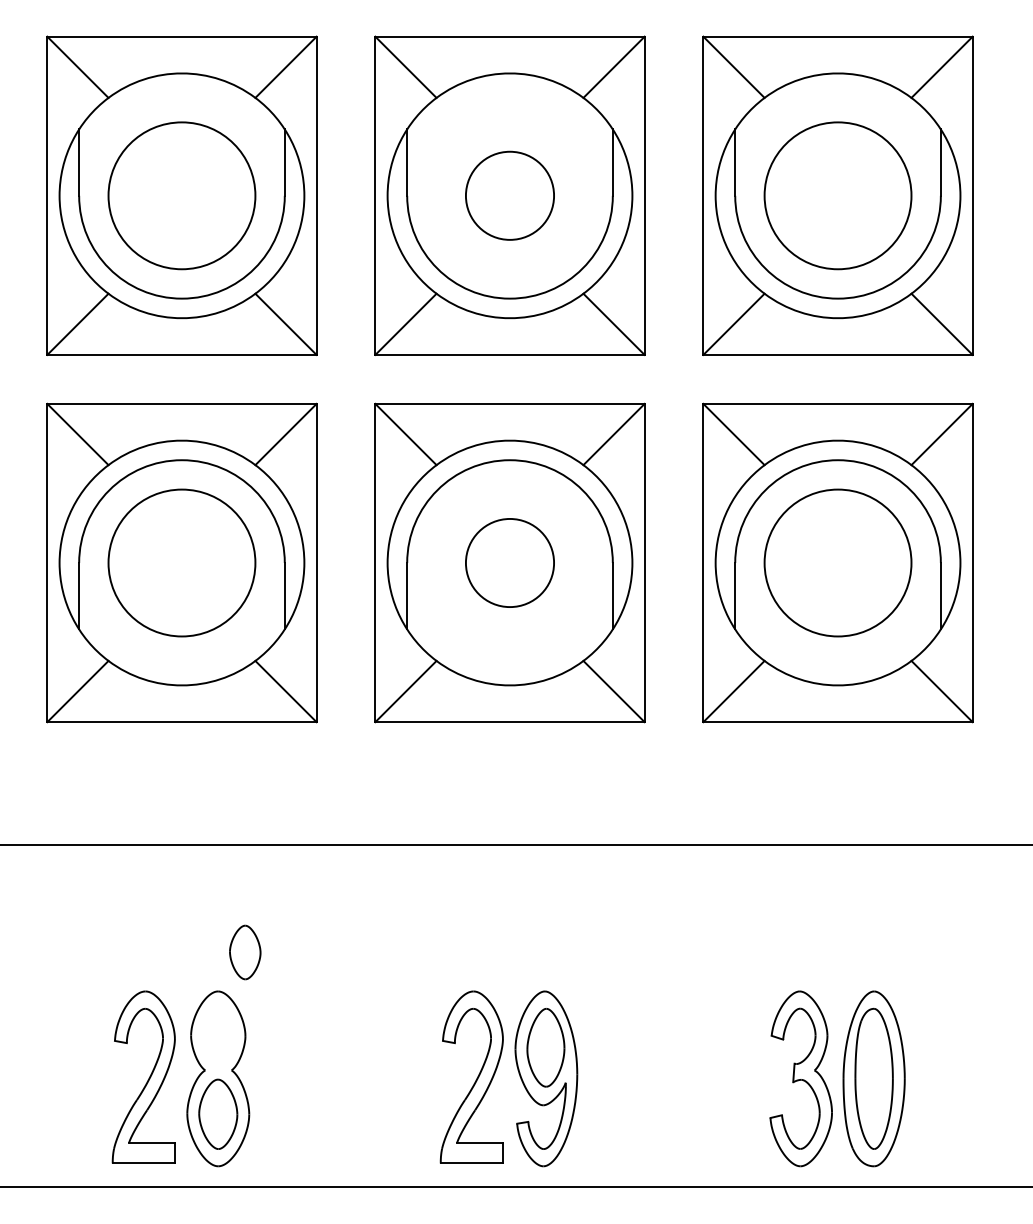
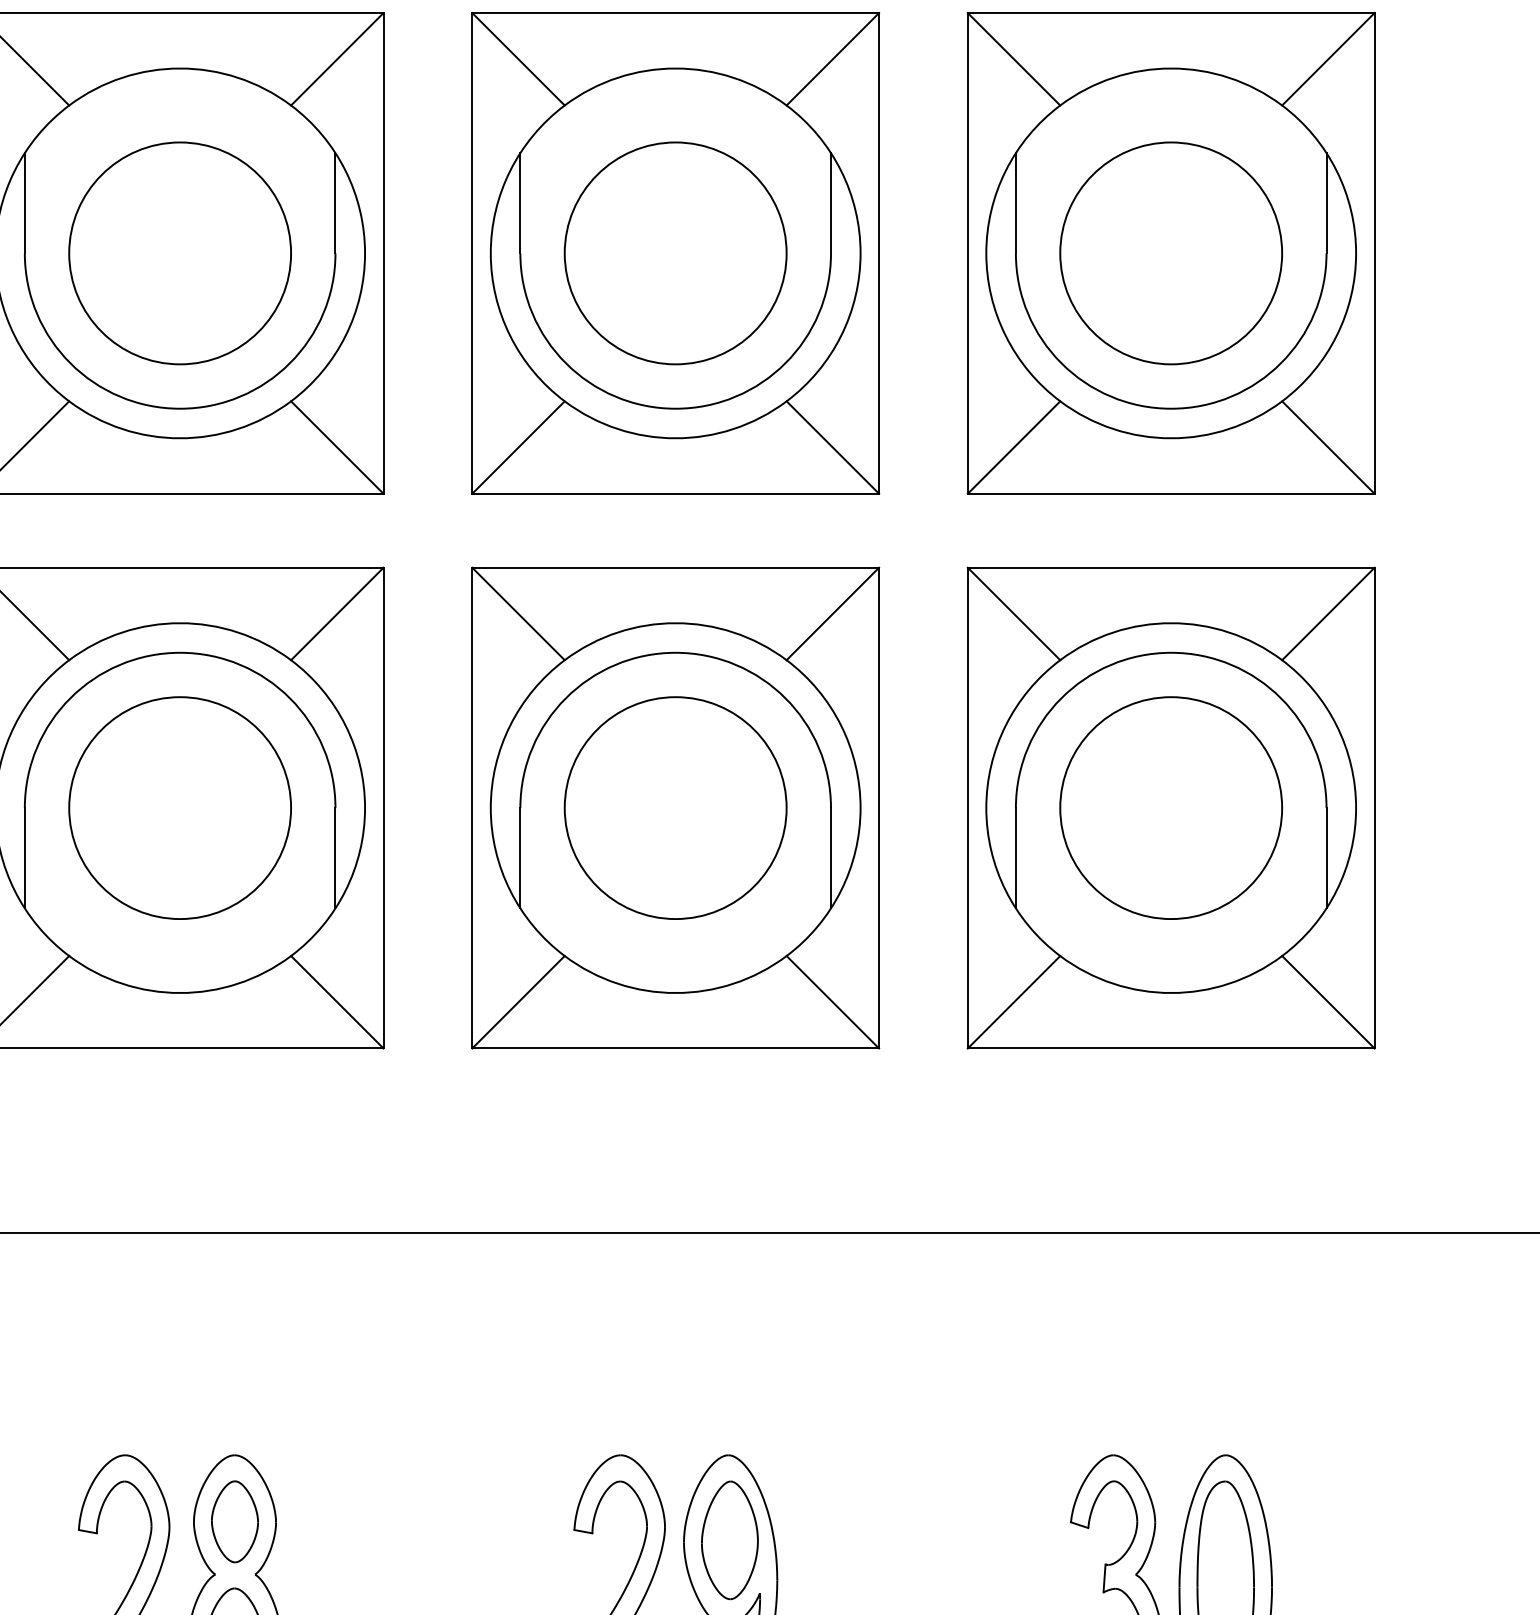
circle: (509, 195) -> (674, 252), size x1.67
circle: (509, 562) -> (674, 807), size x1.67
part: (245, 952) -> (235, 1521), moved

